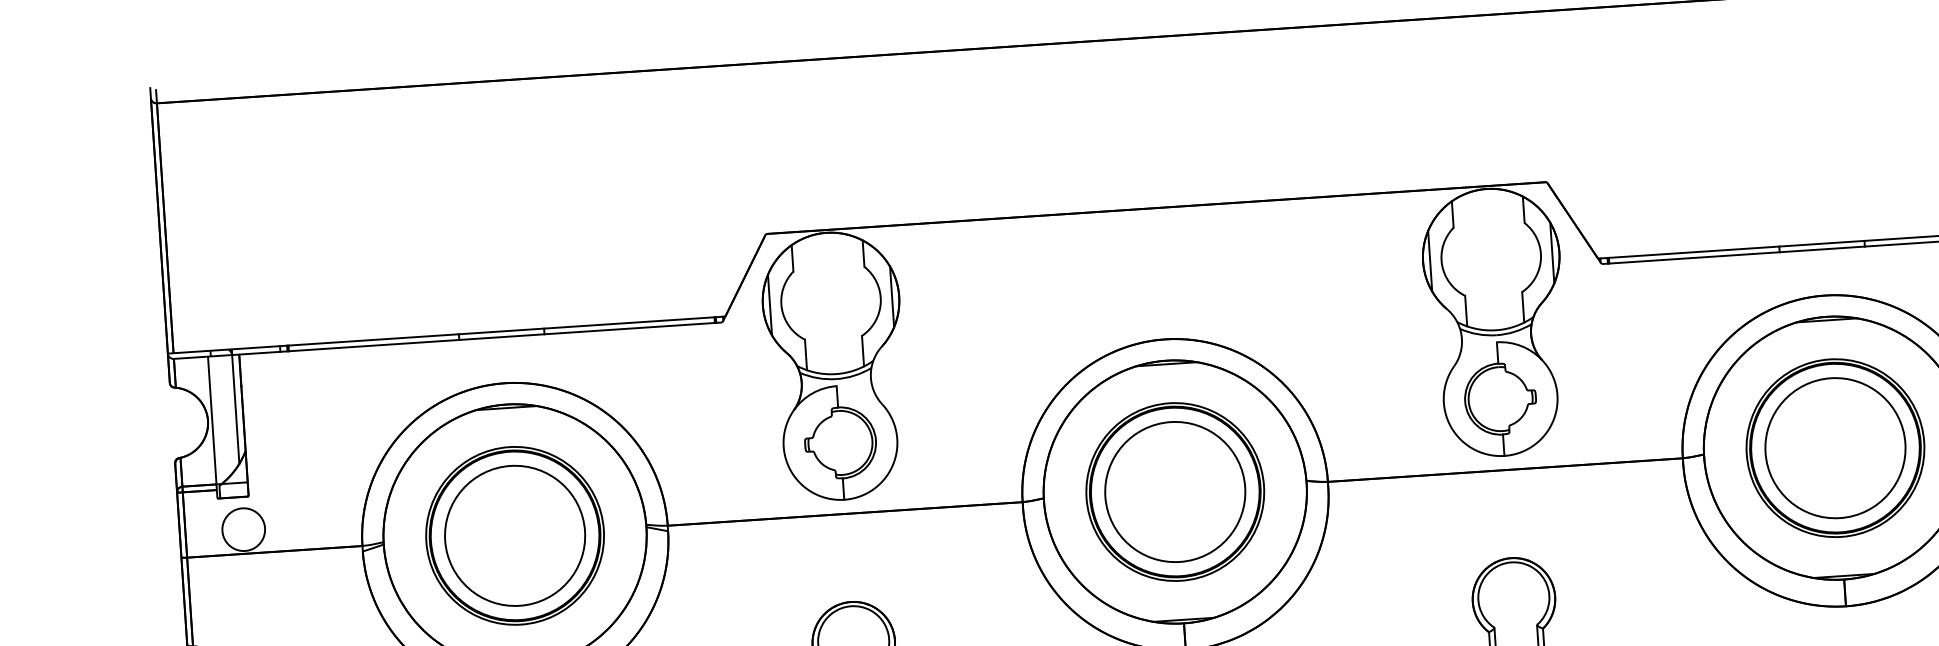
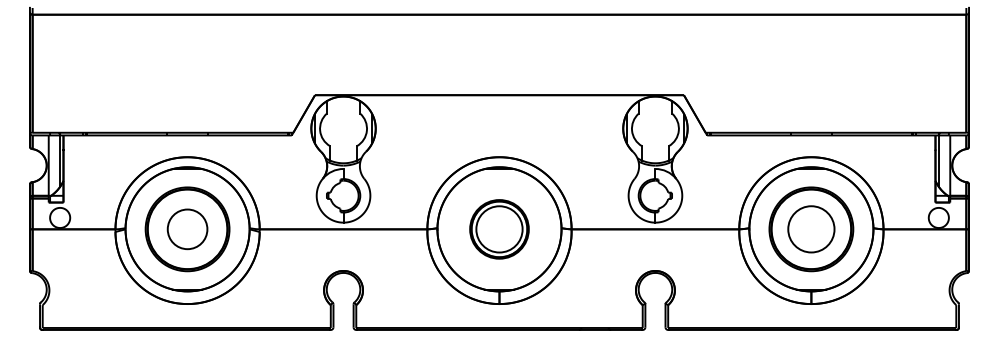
circle: (1835, 448) -> (811, 229), size x0.7
part: (1175, 492) -> (499, 229), size x0.7
circle: (514, 536) -> (187, 229), size x0.6

